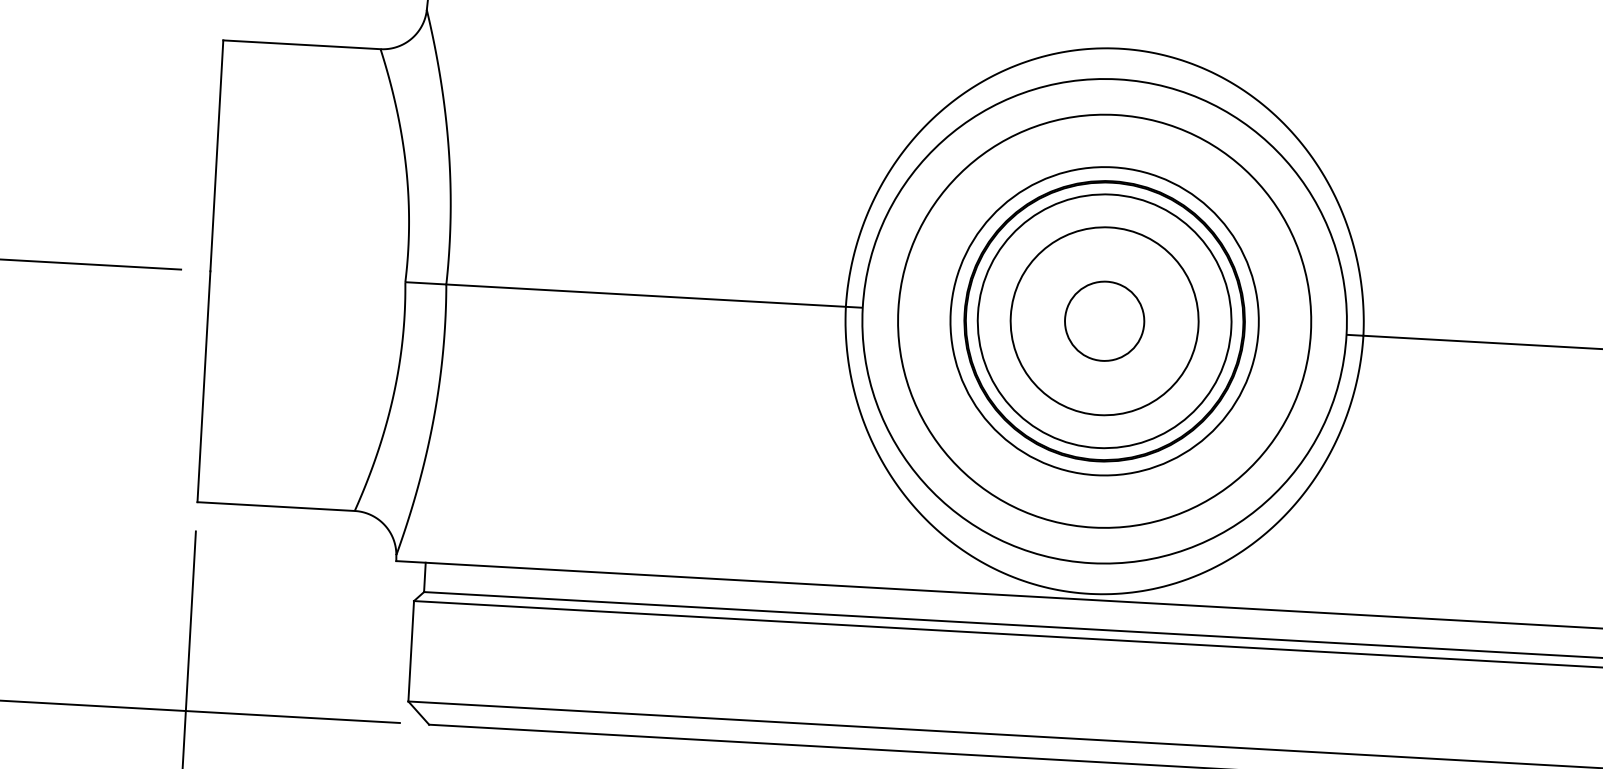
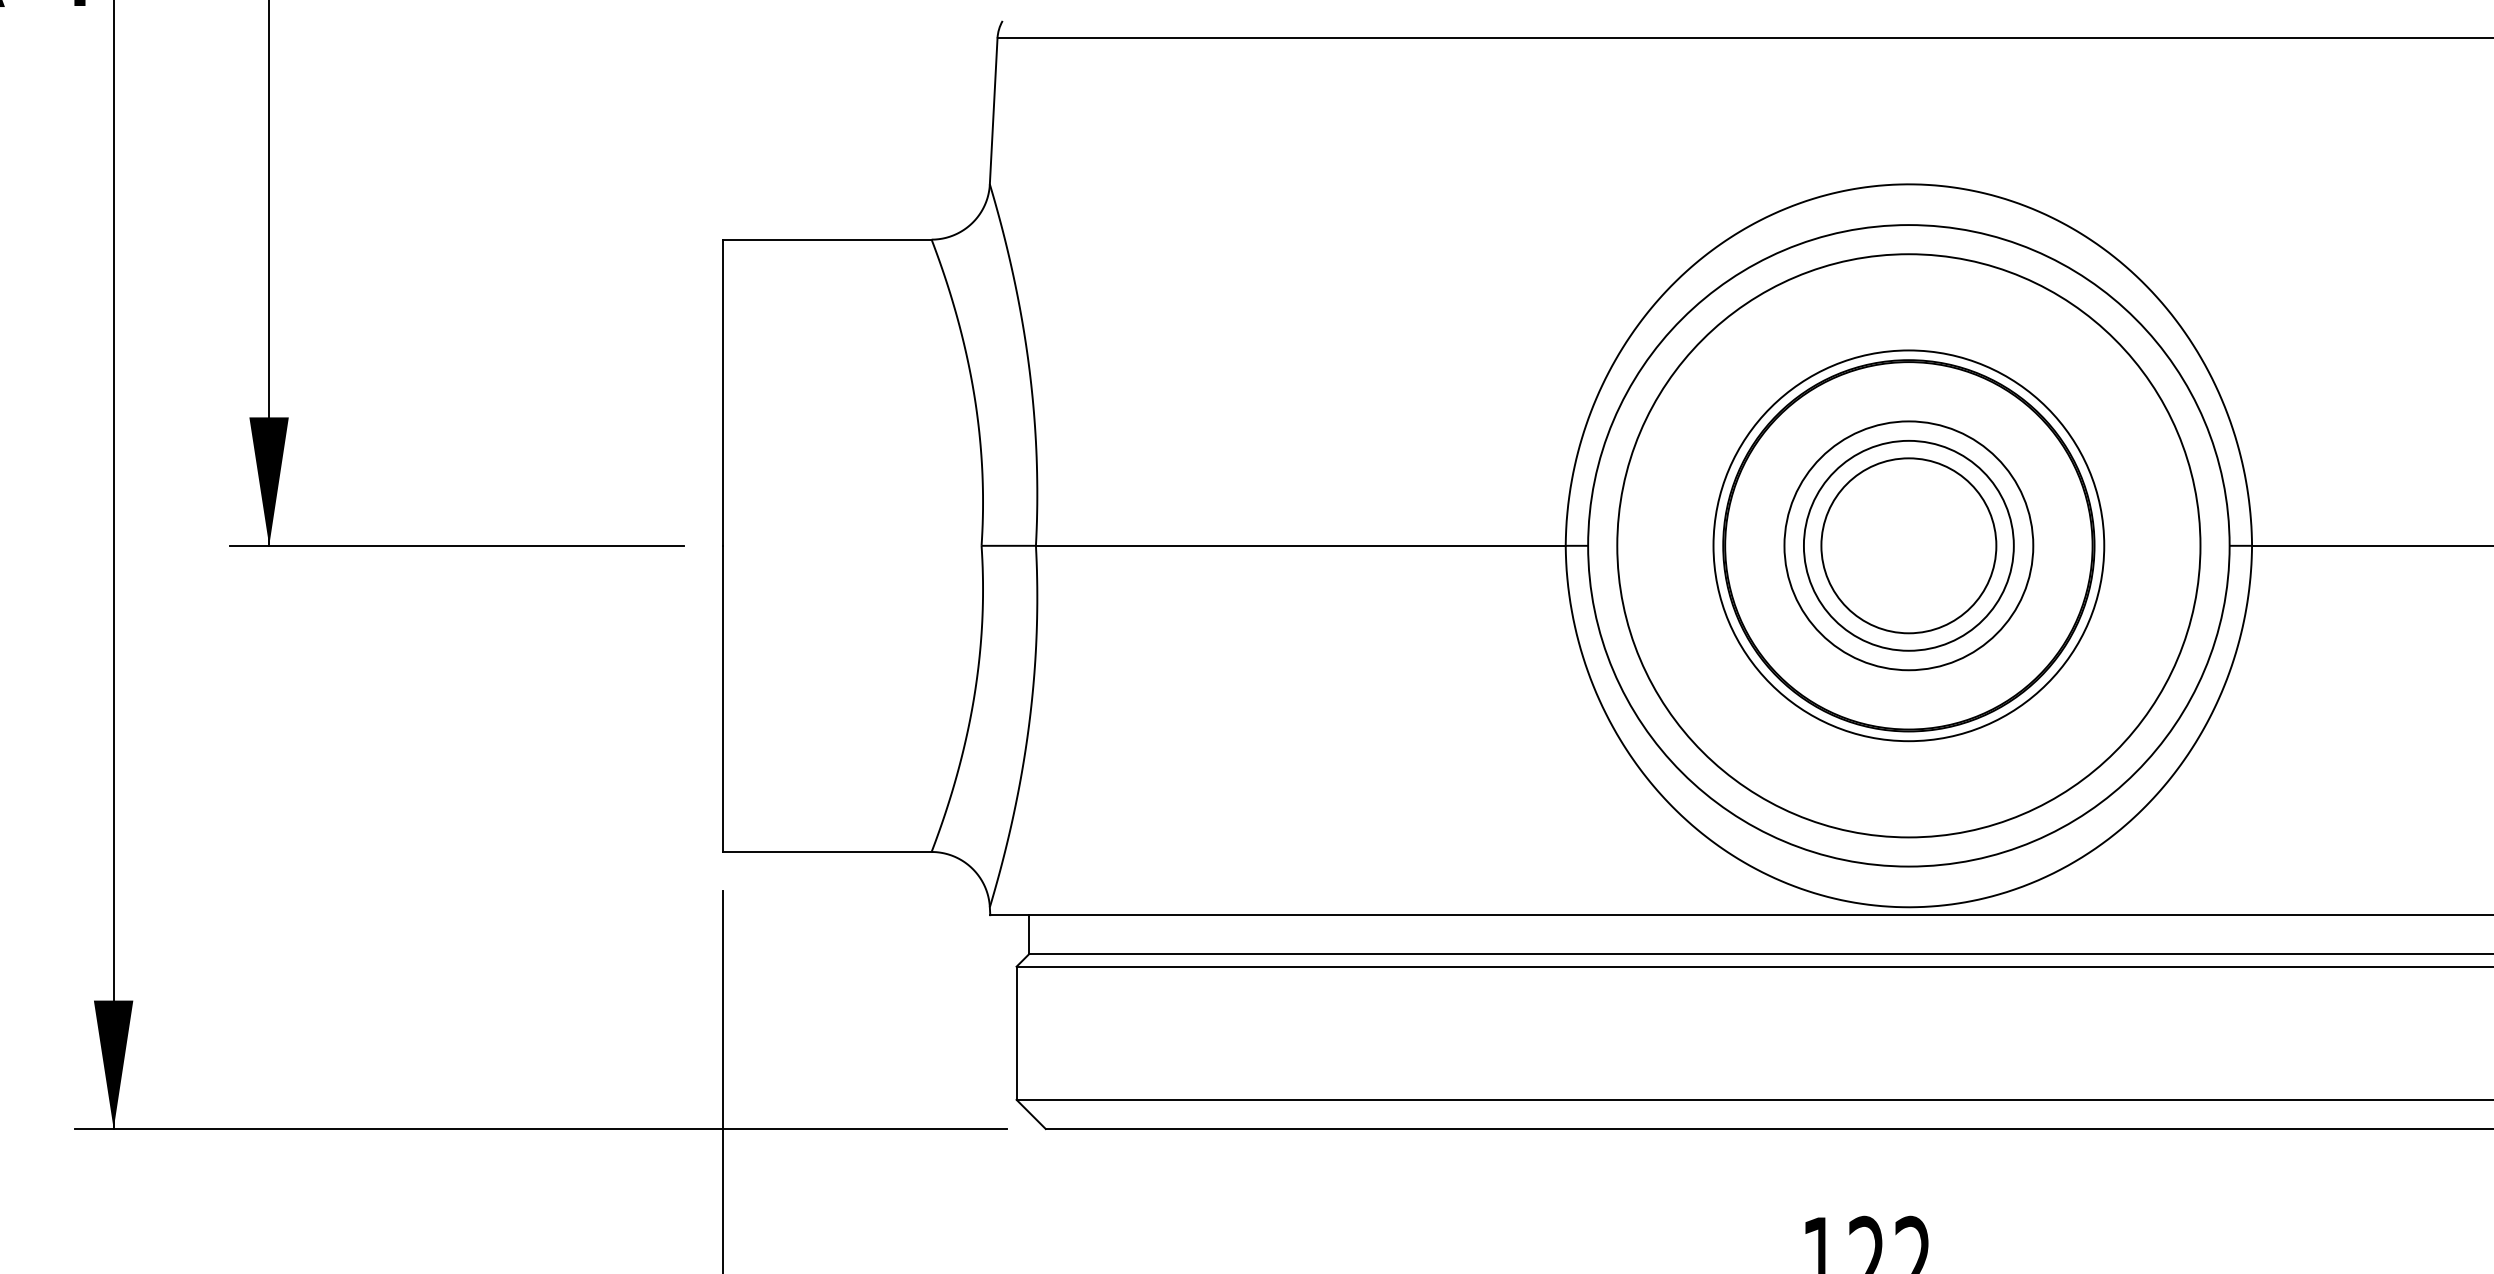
circle: (1104, 321) -> (1908, 545), size x0.62
circle: (1104, 321) -> (1908, 545), size x0.71
circle: (1104, 321) -> (1908, 545), size x1.43
circle: (1104, 321) -> (1908, 545), size x1.67

